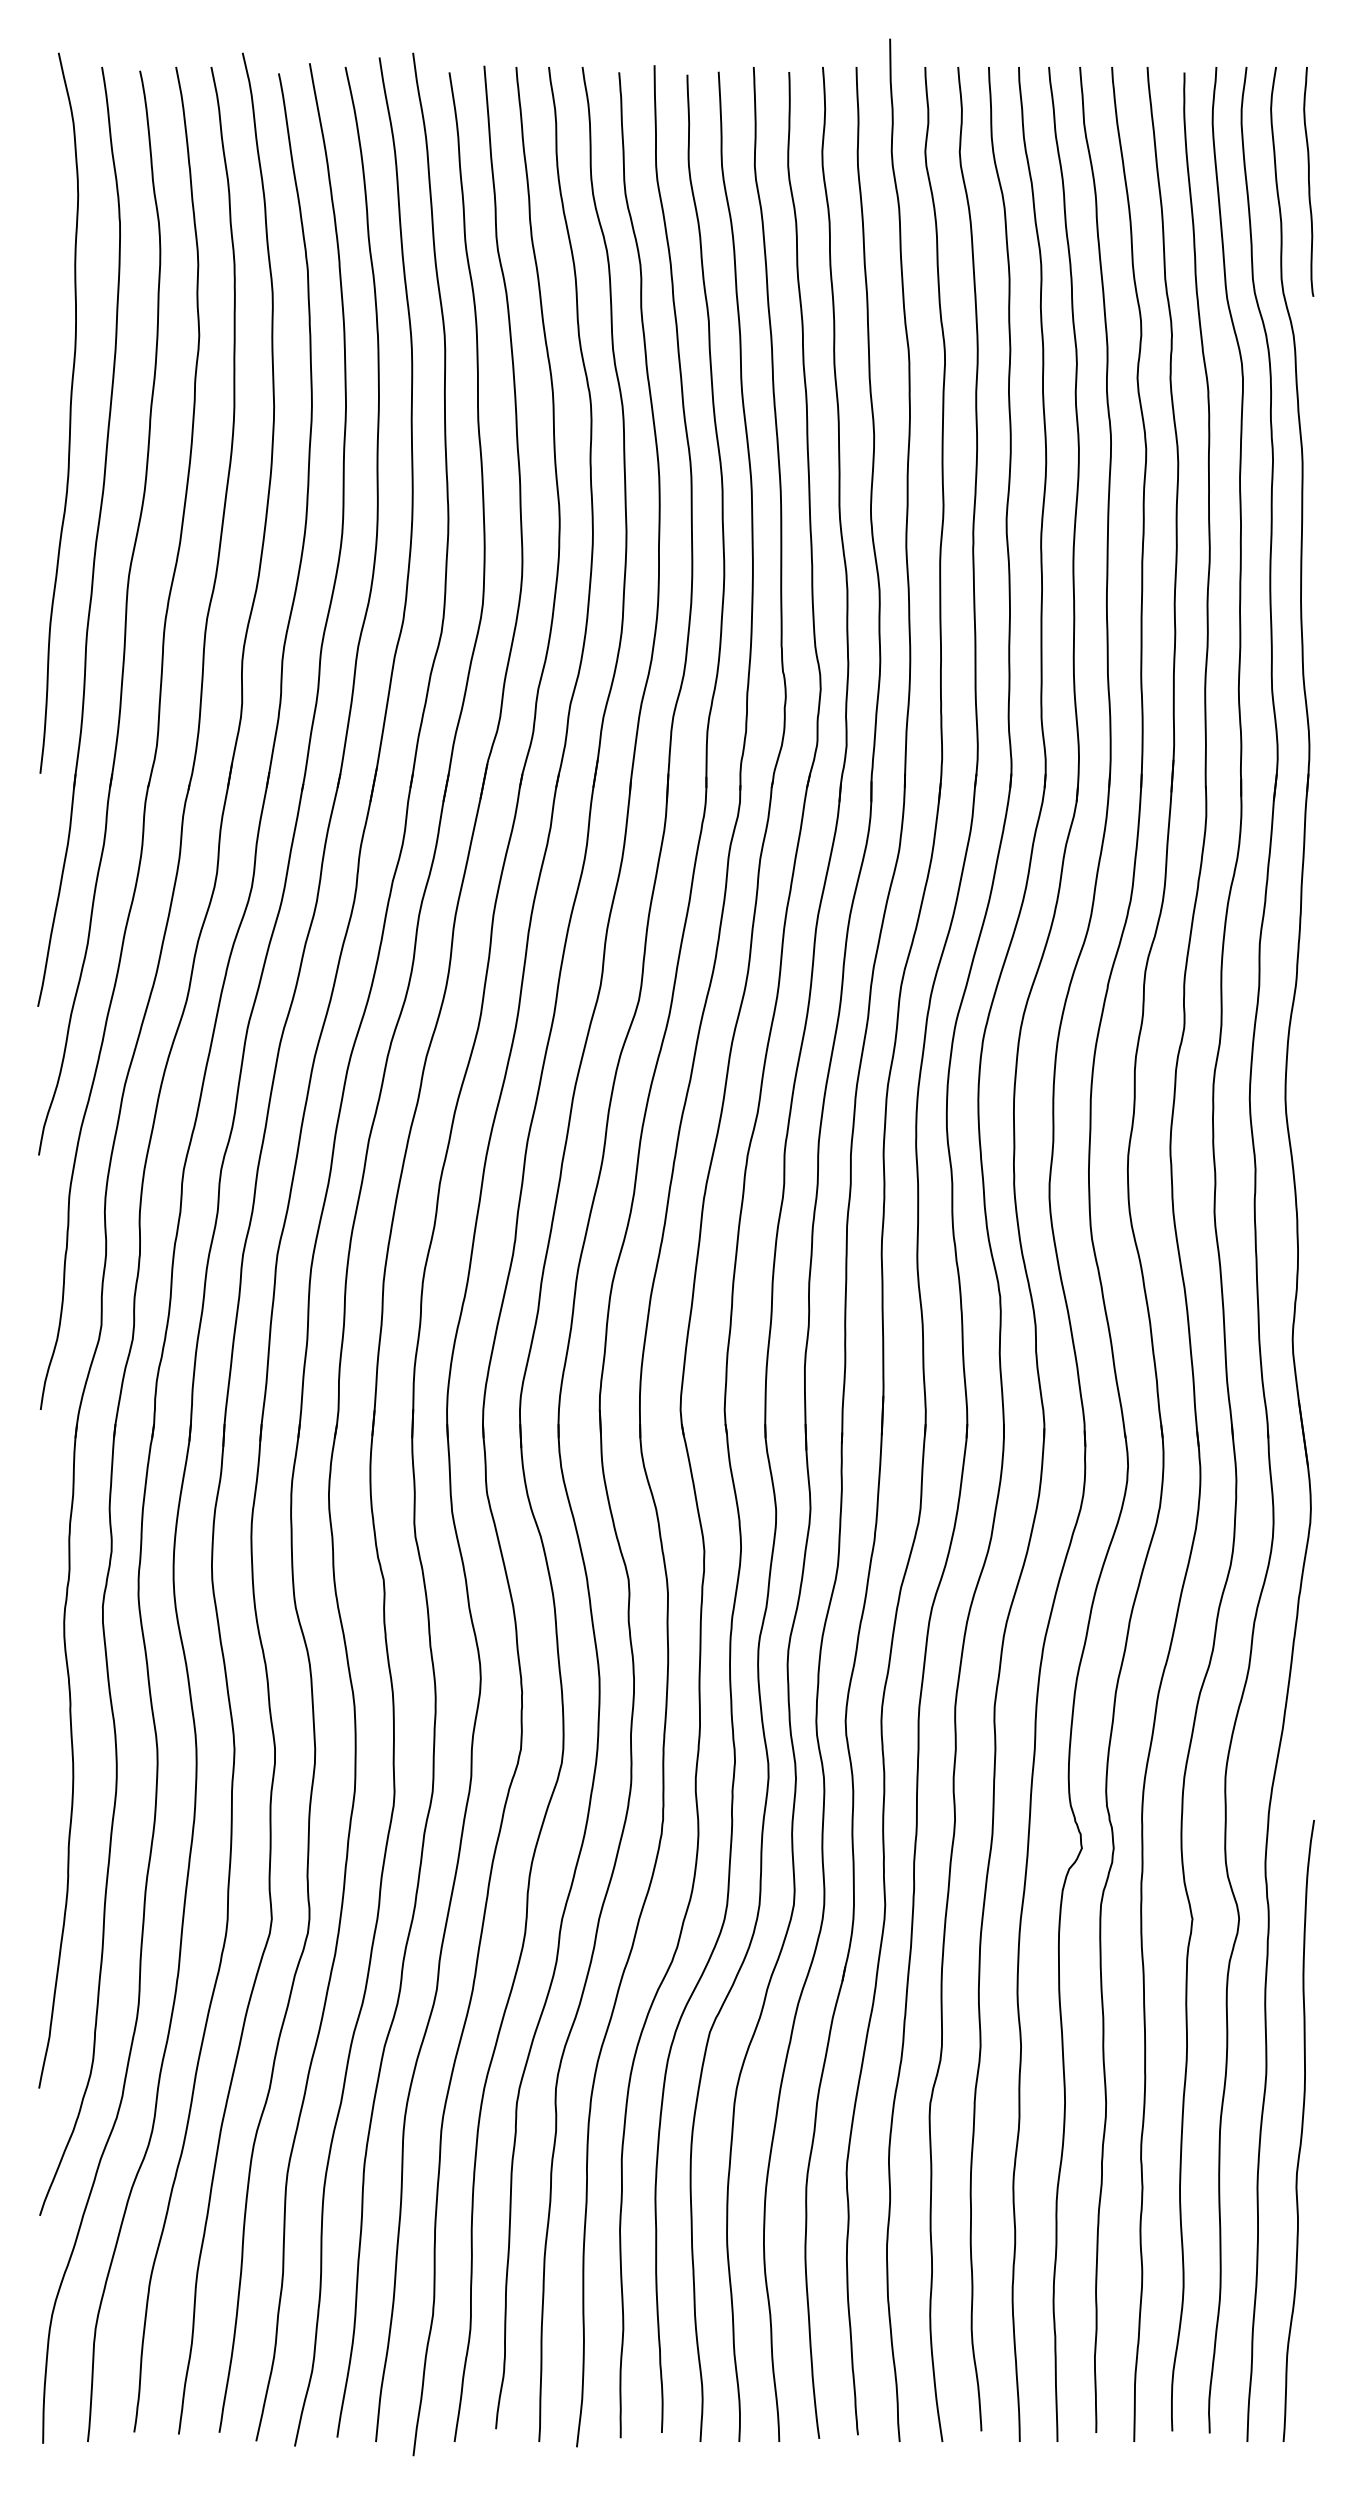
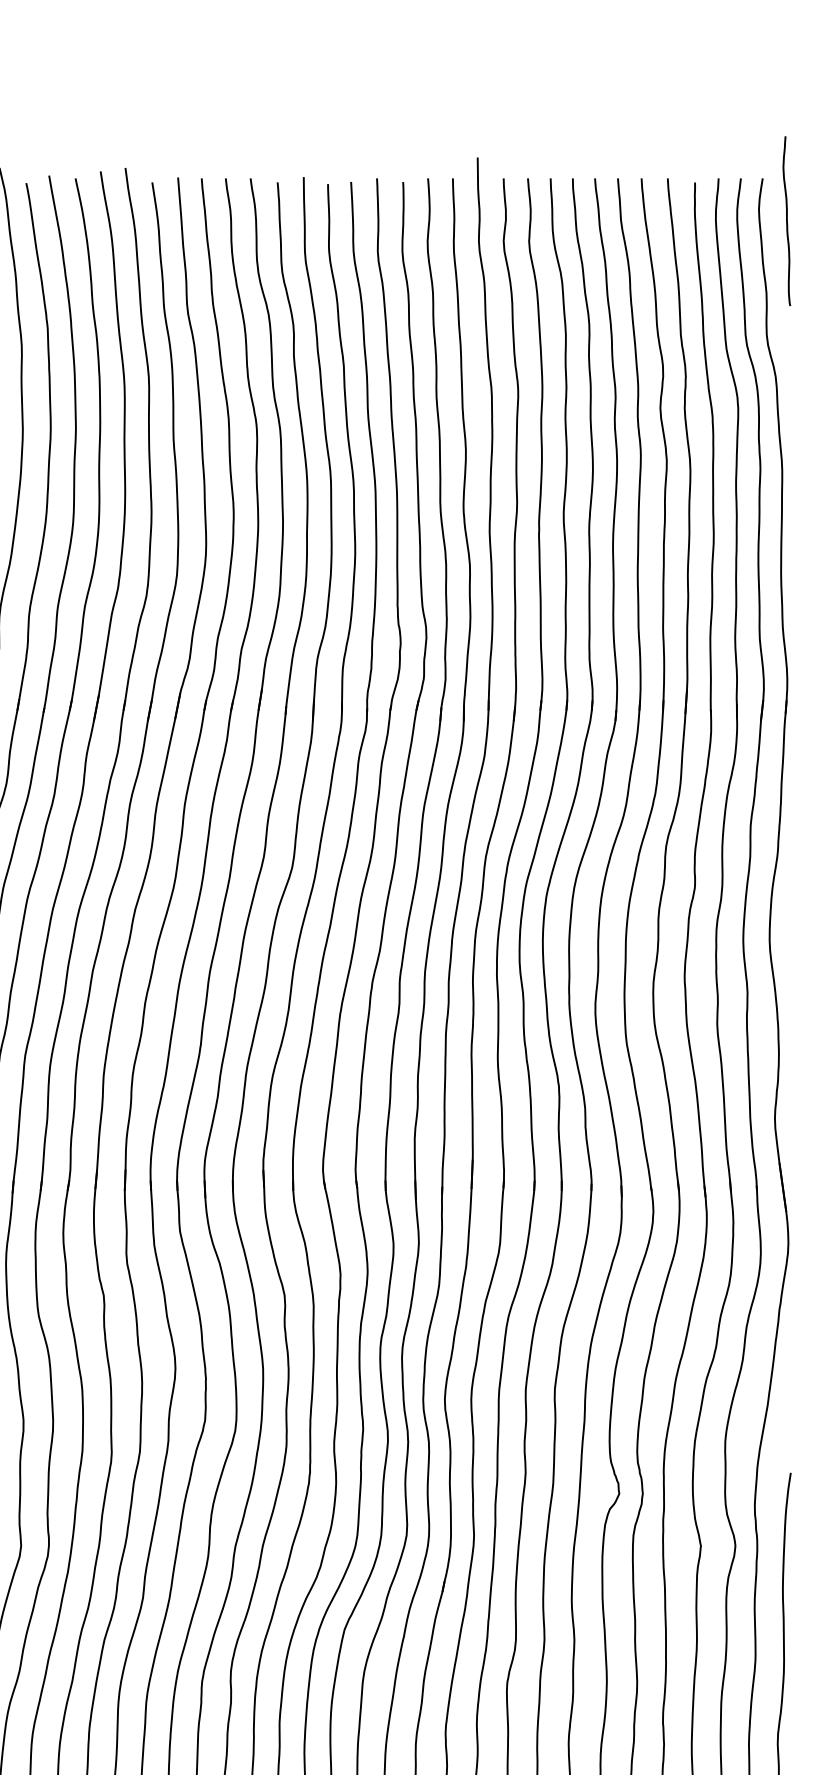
curve: (1308, 181) -> (786, 220), moved

